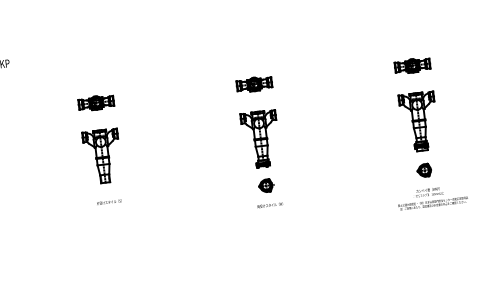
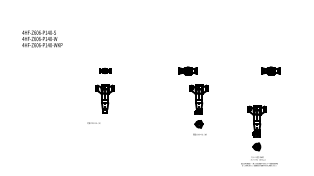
part: (94, 102) -> (104, 70), size x0.6
part: (426, 148) -> (259, 135), moved
part: (261, 157) -> (198, 109), moved
text: (108, 200) -> (93, 122), moved

